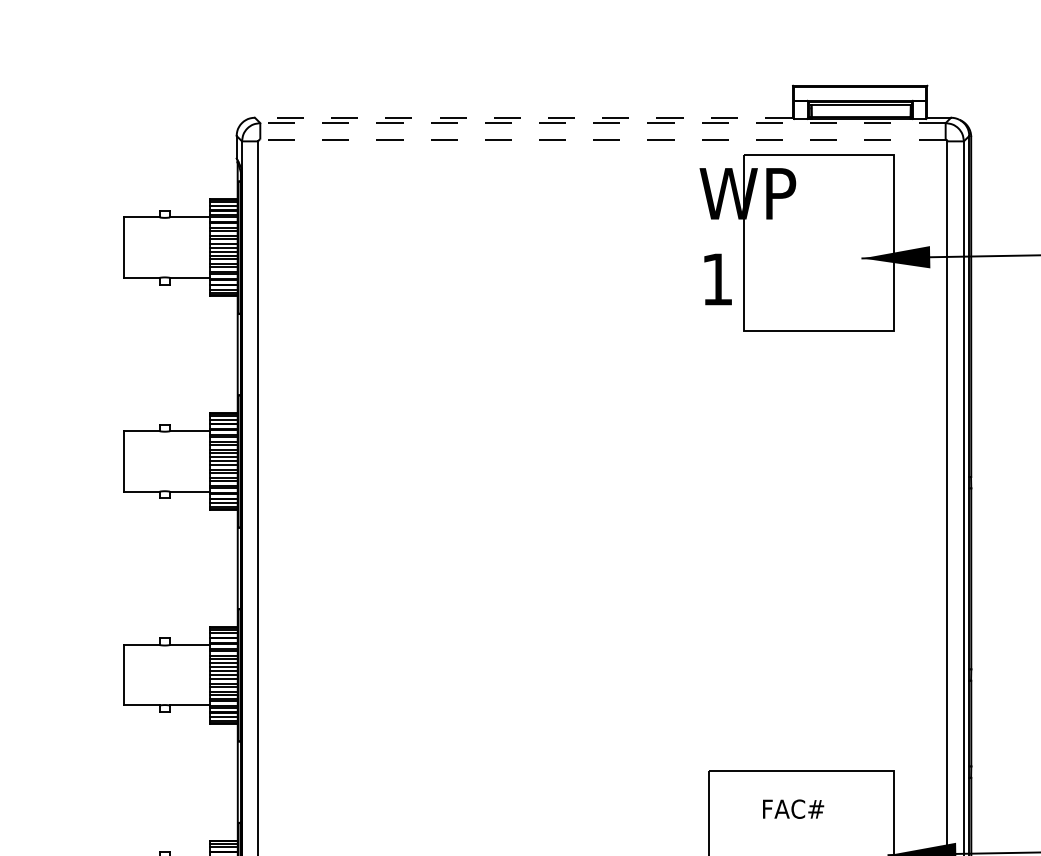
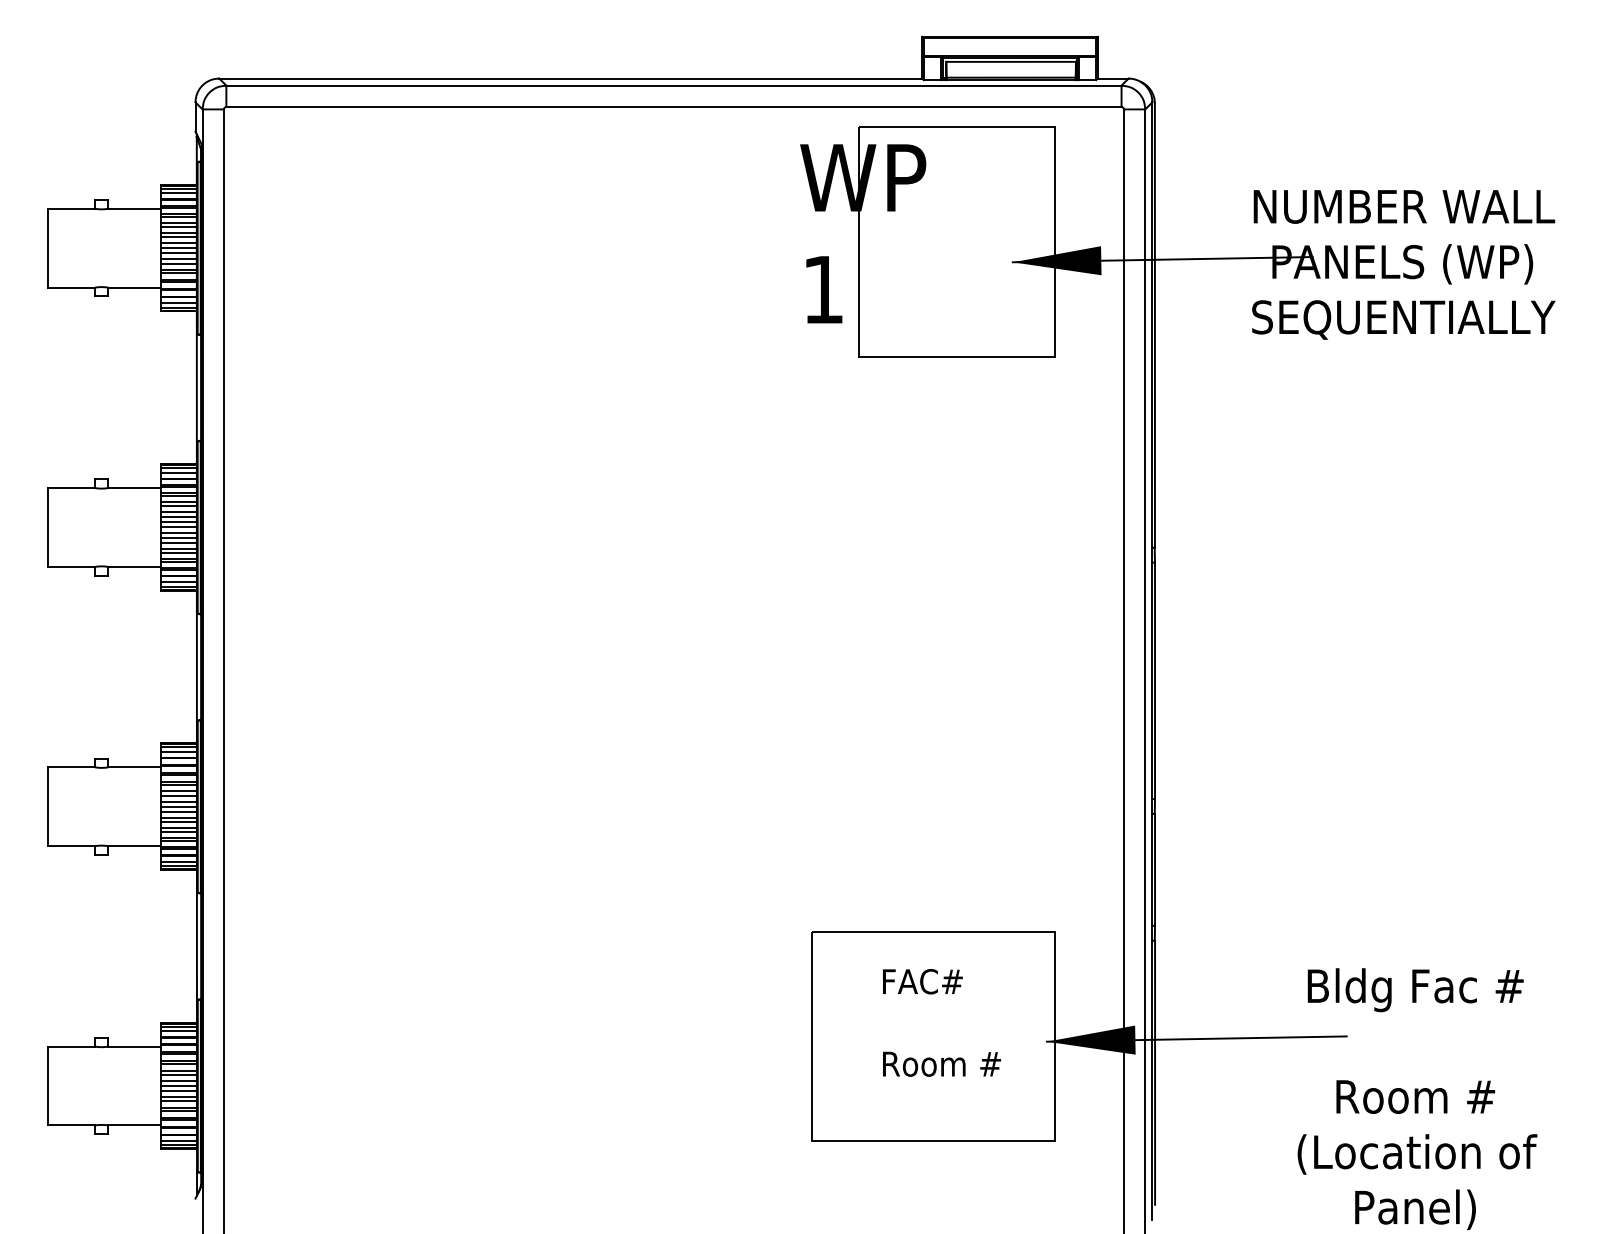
line: (523, 117) -> (570, 78), dashed -> solid
line: (602, 123) -> (673, 85), dashed -> solid
line: (602, 139) -> (673, 107), dashed -> solid

